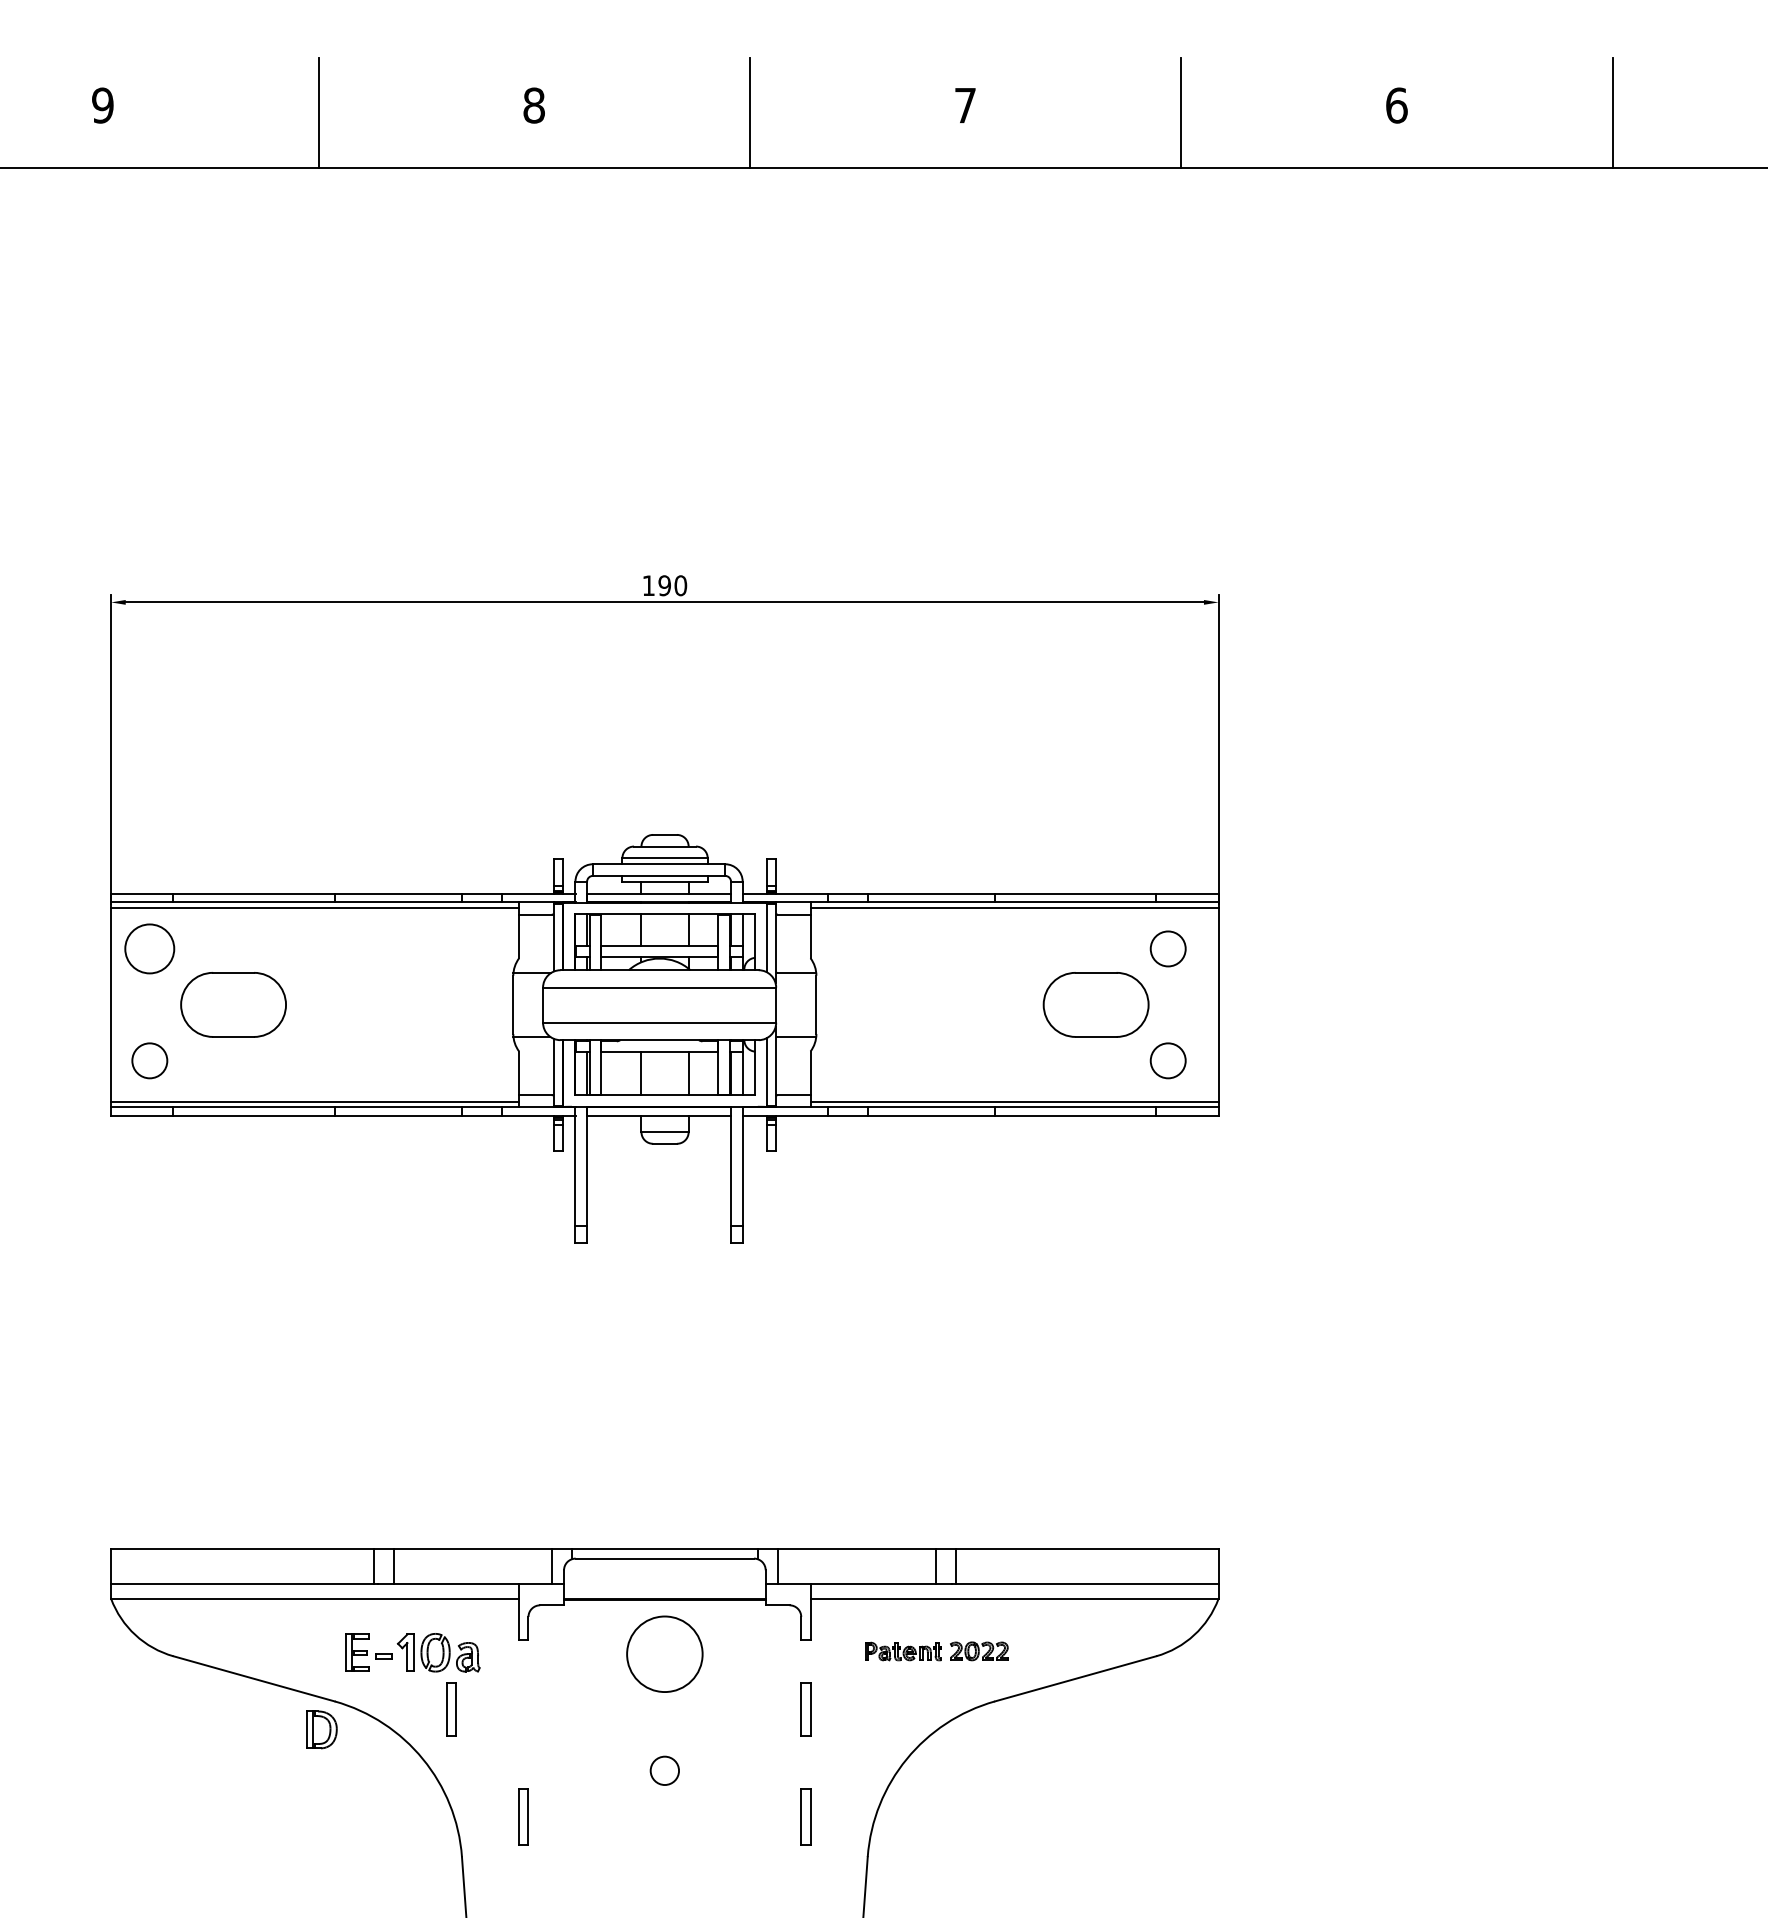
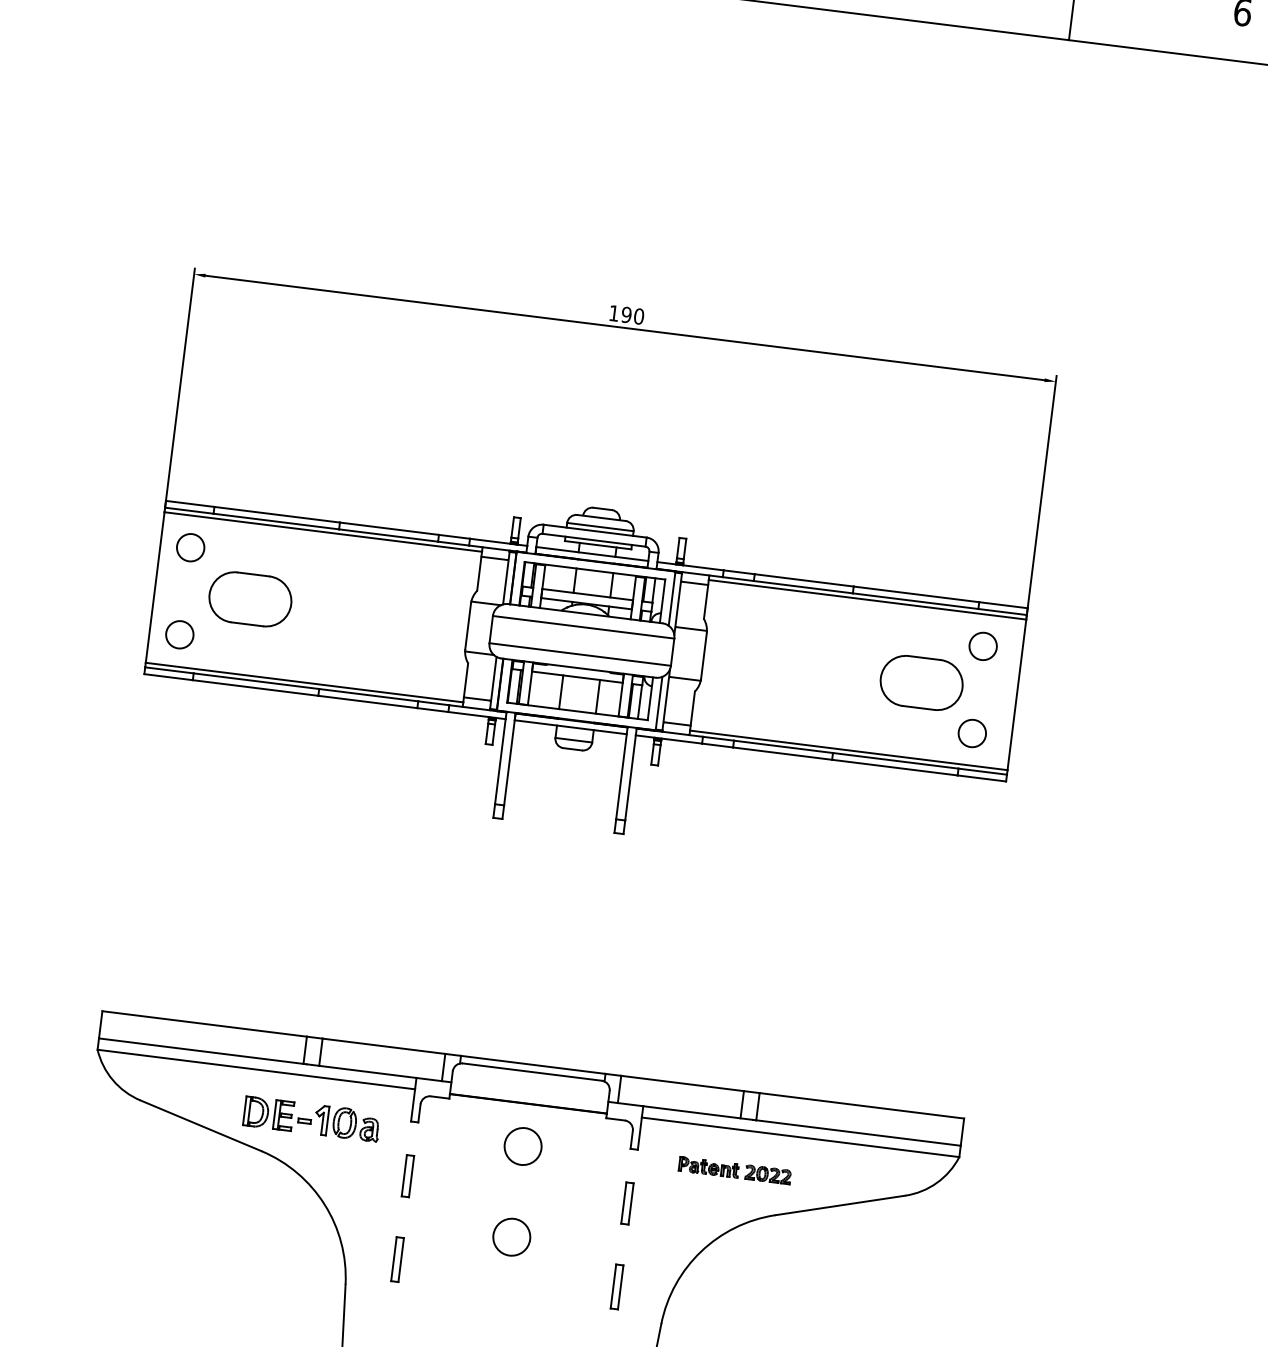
circle: (149, 948) -> (190, 547), size x0.71
circle: (664, 1653) -> (522, 1145), size x0.62
part: (451, 1709) -> (407, 1175), moved
part: (321, 1729) -> (256, 1111), moved
circle: (664, 1770) -> (511, 1236), size x1.67

